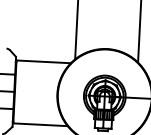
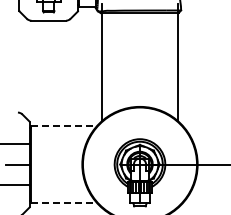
line: (44, 62) -> (64, 126), solid -> dashed
line: (41, 124) -> (64, 202), solid -> dashed

